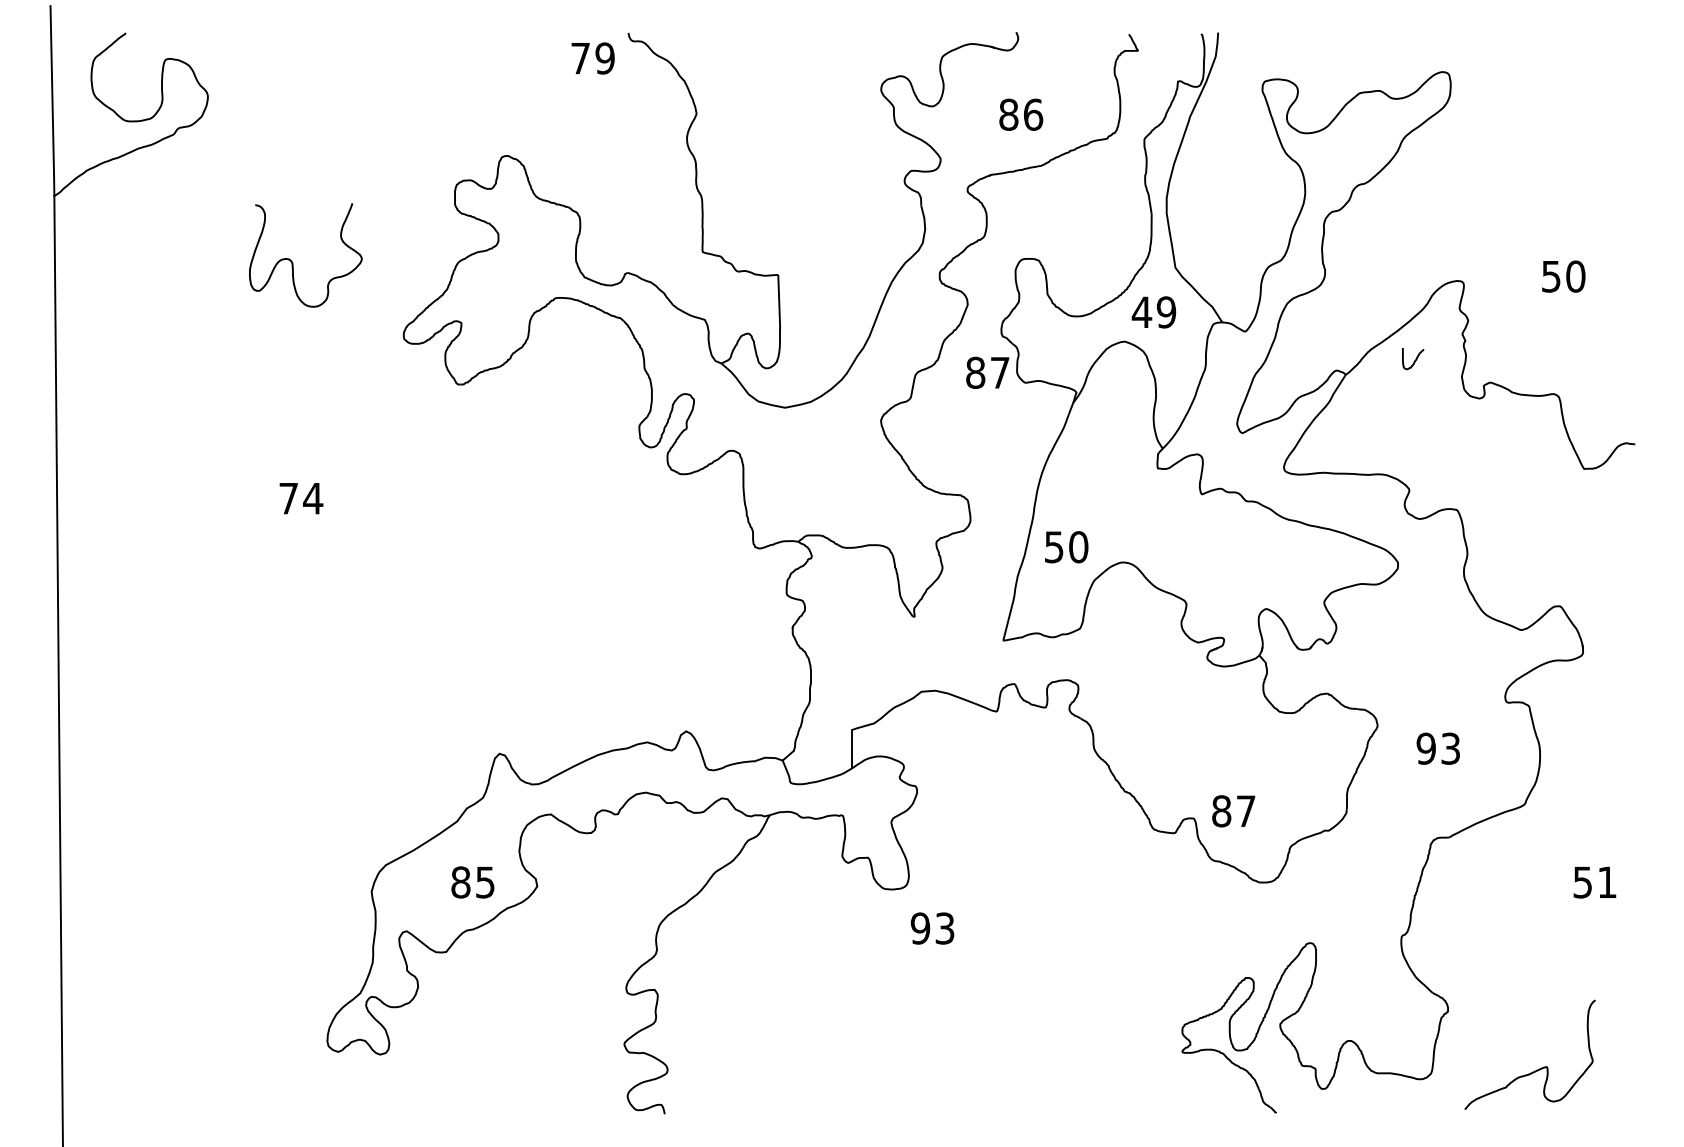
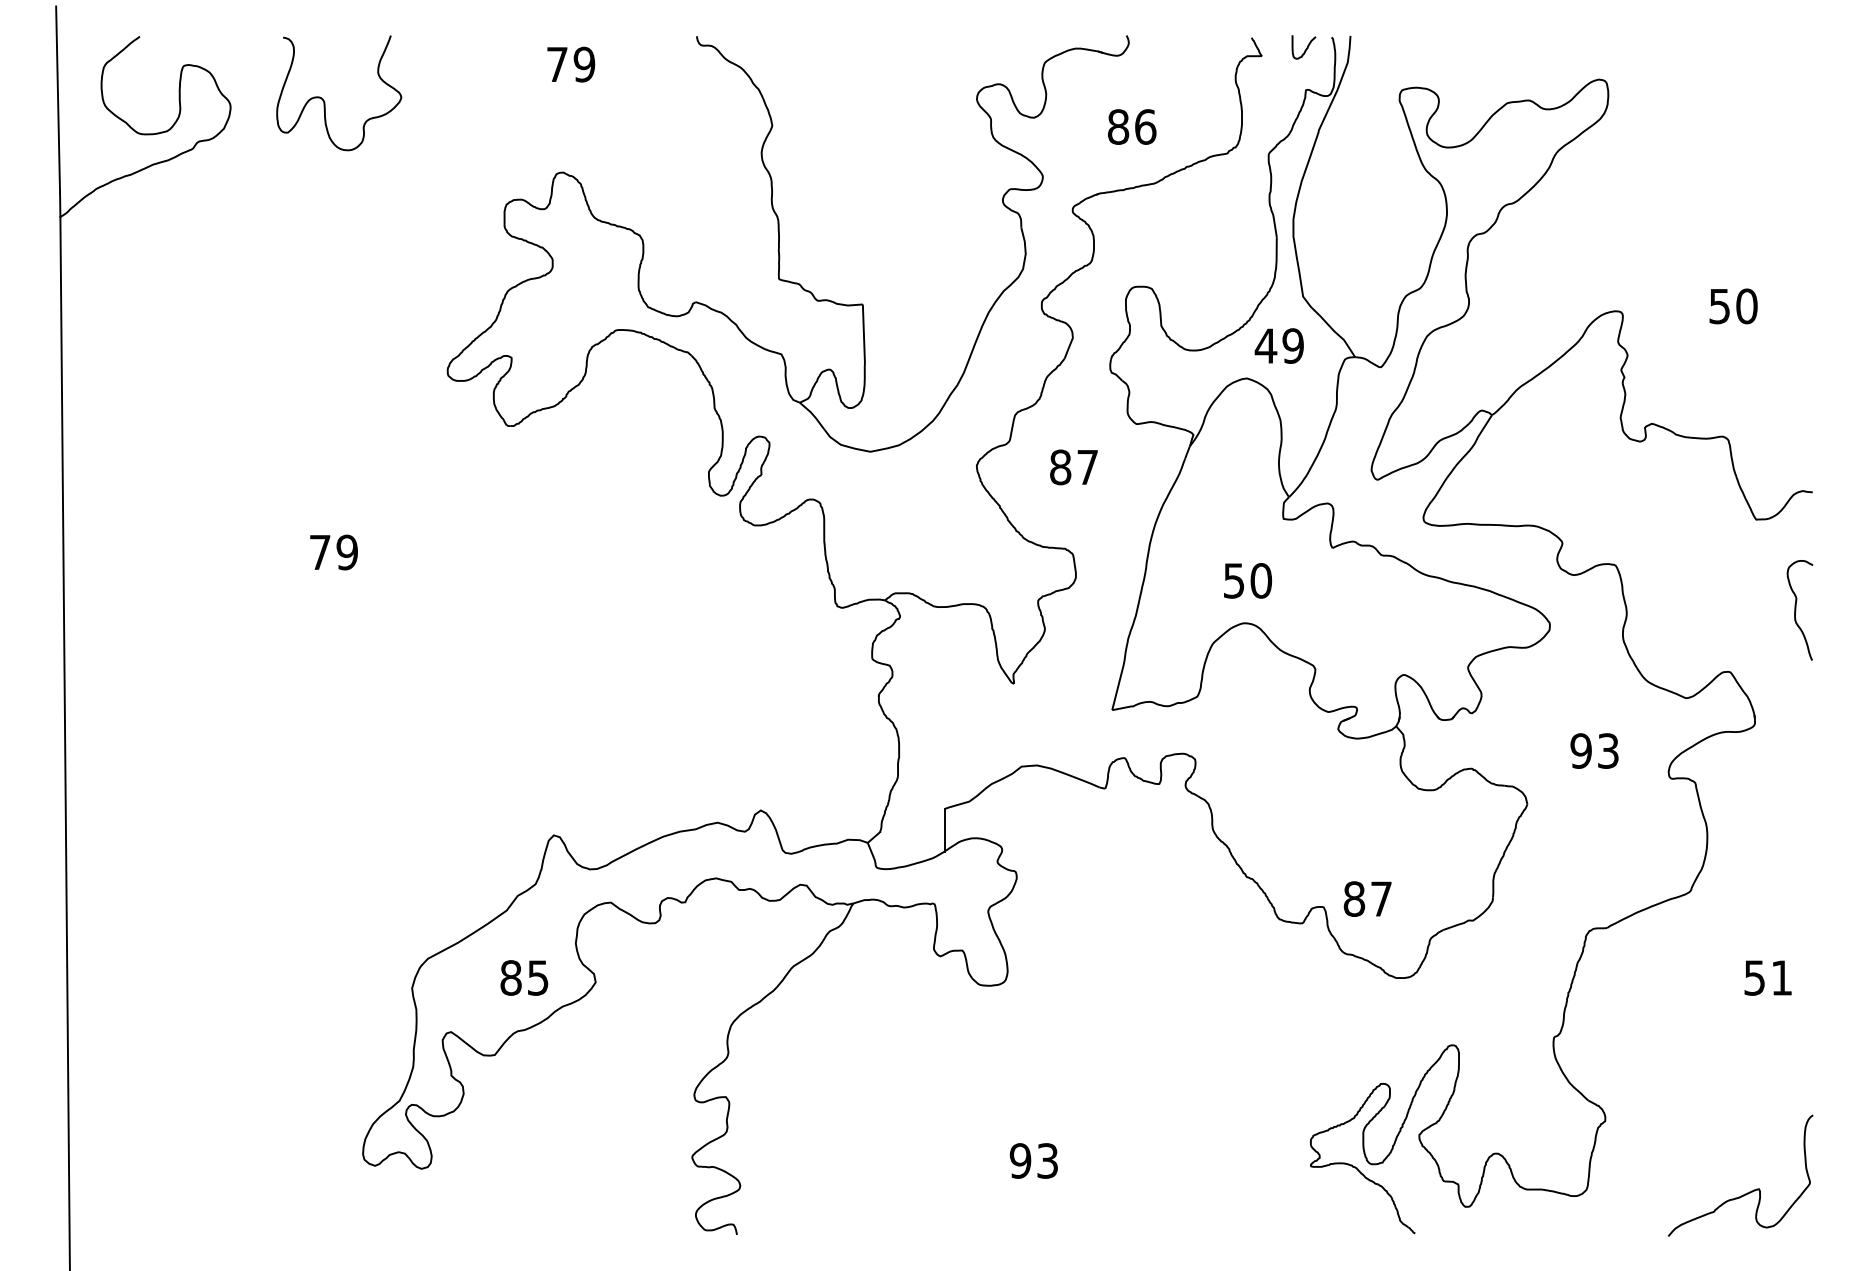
text: (592, 58) -> (570, 64), moved
curve: (292, 261) -> (324, 100), moved
curve: (1414, 360) -> (1305, 49), moved
text: (987, 372) -> (1073, 467), moved
text: (313, 498) -> (347, 552), 74 -> 79
text: (1066, 547) -> (1247, 581), moved
curve: (1620, 550) -> (1796, 610), added
text: (1437, 748) -> (1593, 750), moved
text: (932, 928) -> (1033, 1160), moved
curve: (1534, 1070) -> (1745, 1193), moved

